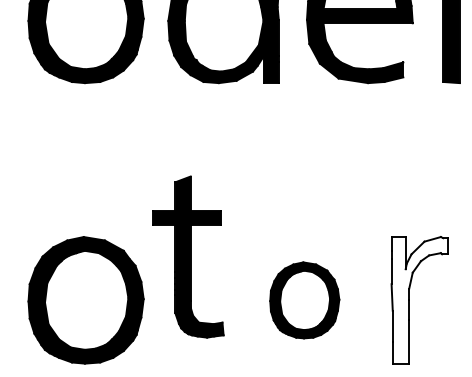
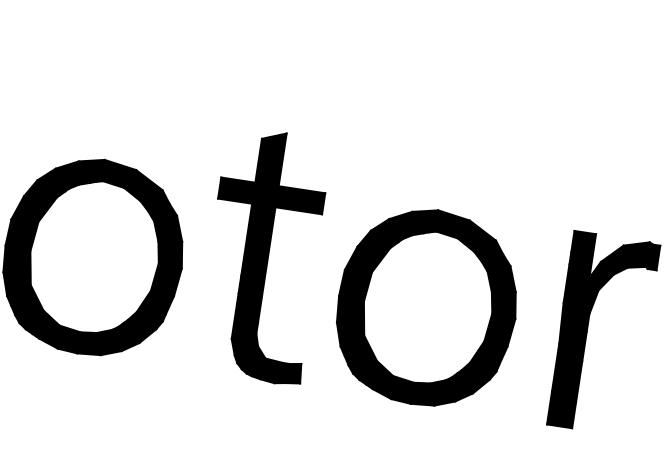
part: (188, 256) -> (264, 255), moved
part: (304, 300) -> (426, 307), size x1.67
fill: (419, 300) -> (602, 334), added

